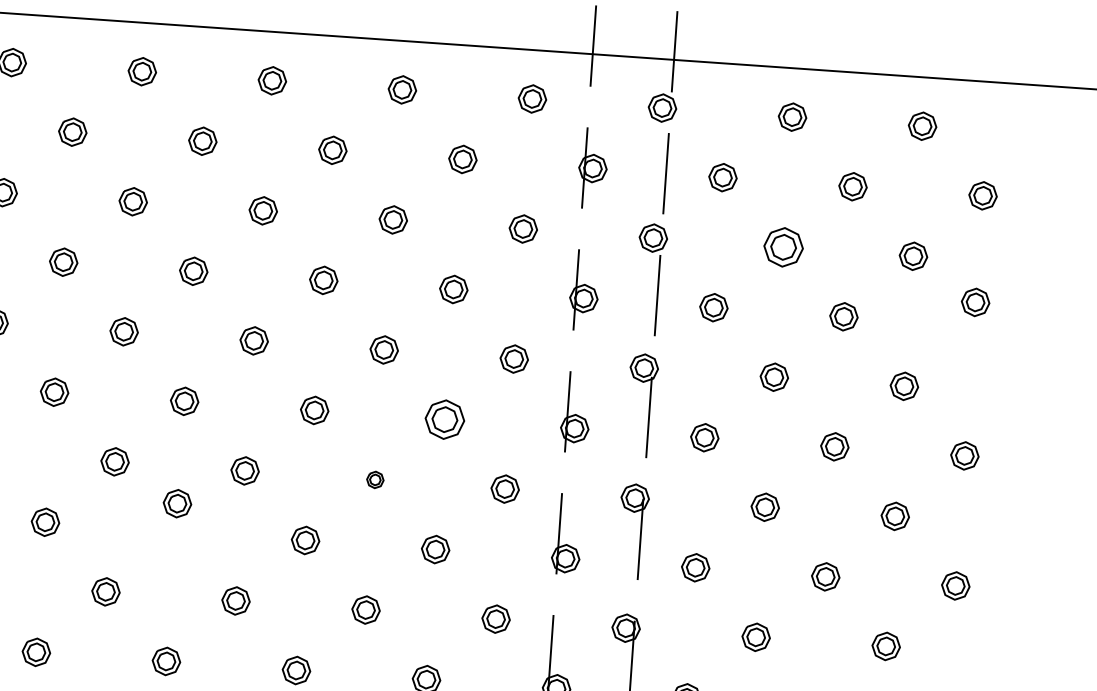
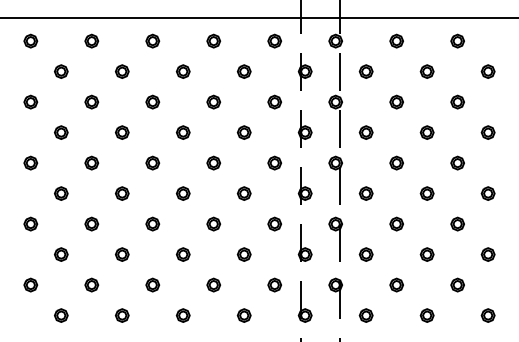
part: (783, 245) -> (396, 101), size x0.71
part: (974, 302) -> (487, 132), moved
part: (443, 419) -> (243, 193), size x0.71
part: (374, 478) -> (213, 223), size x1.67
part: (177, 503) -> (122, 254), moved

